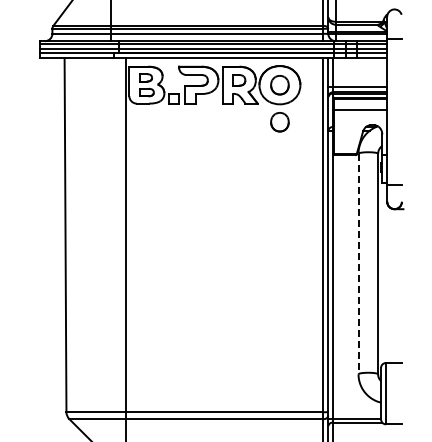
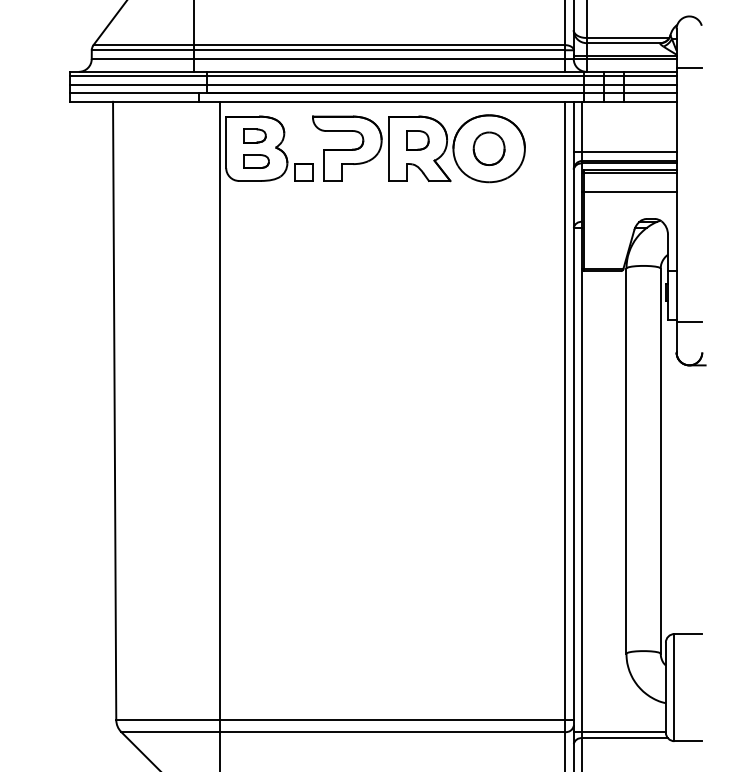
part: (279, 122) -> (488, 213), removed
line: (358, 264) -> (626, 461), dashed -> solid

